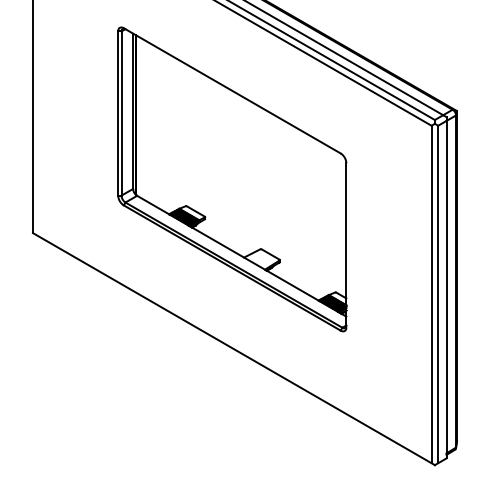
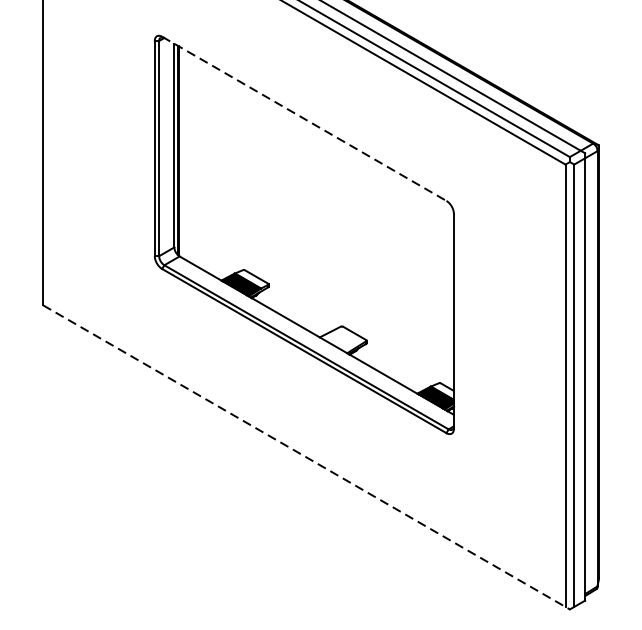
line: (232, 91) -> (304, 119), solid -> dashed
line: (234, 349) -> (307, 457), solid -> dashed

